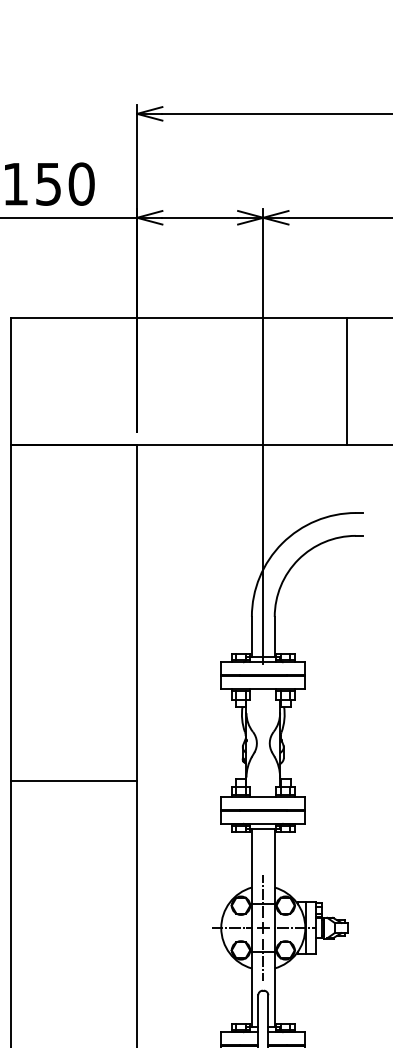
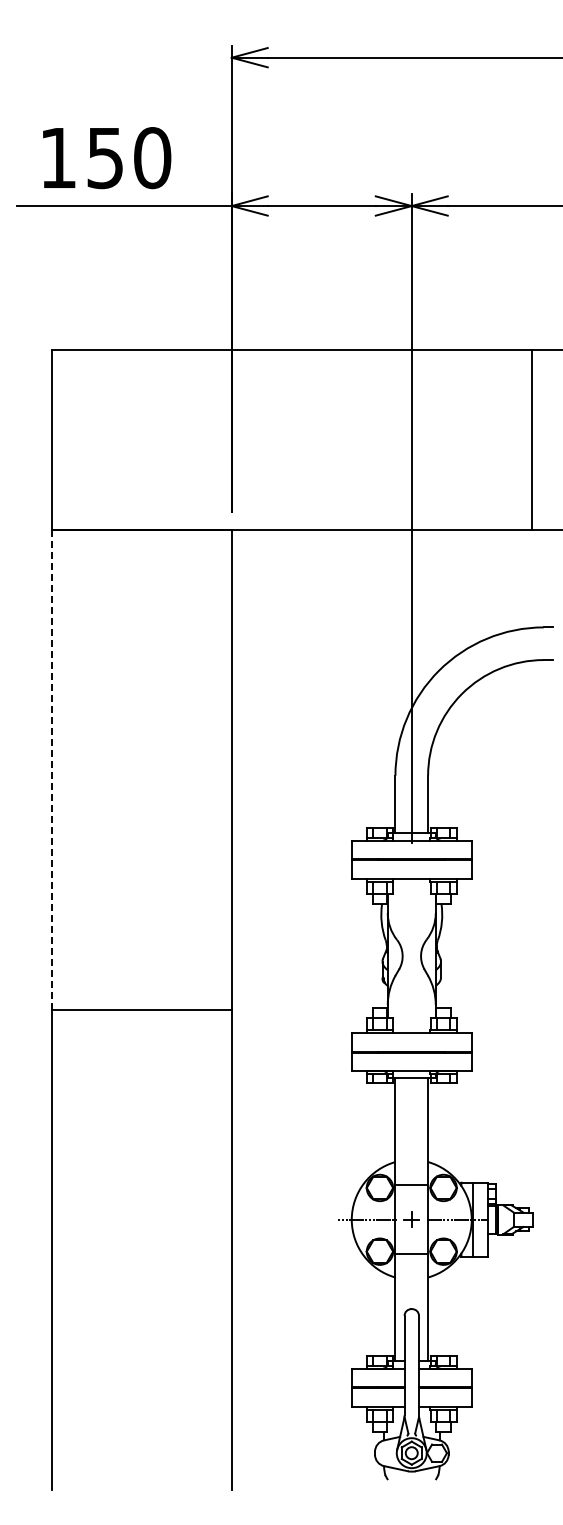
line: (10, 612) -> (51, 769), solid -> dashed
line: (263, 896) -> (411, 1174), removed
line: (263, 959) -> (411, 1264), removed

